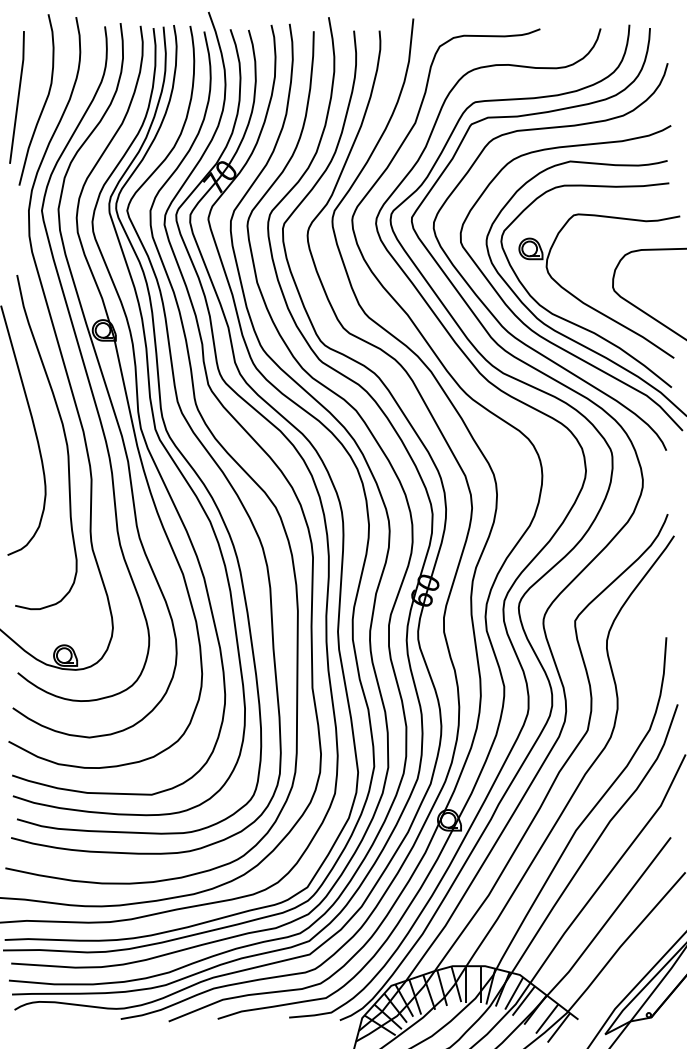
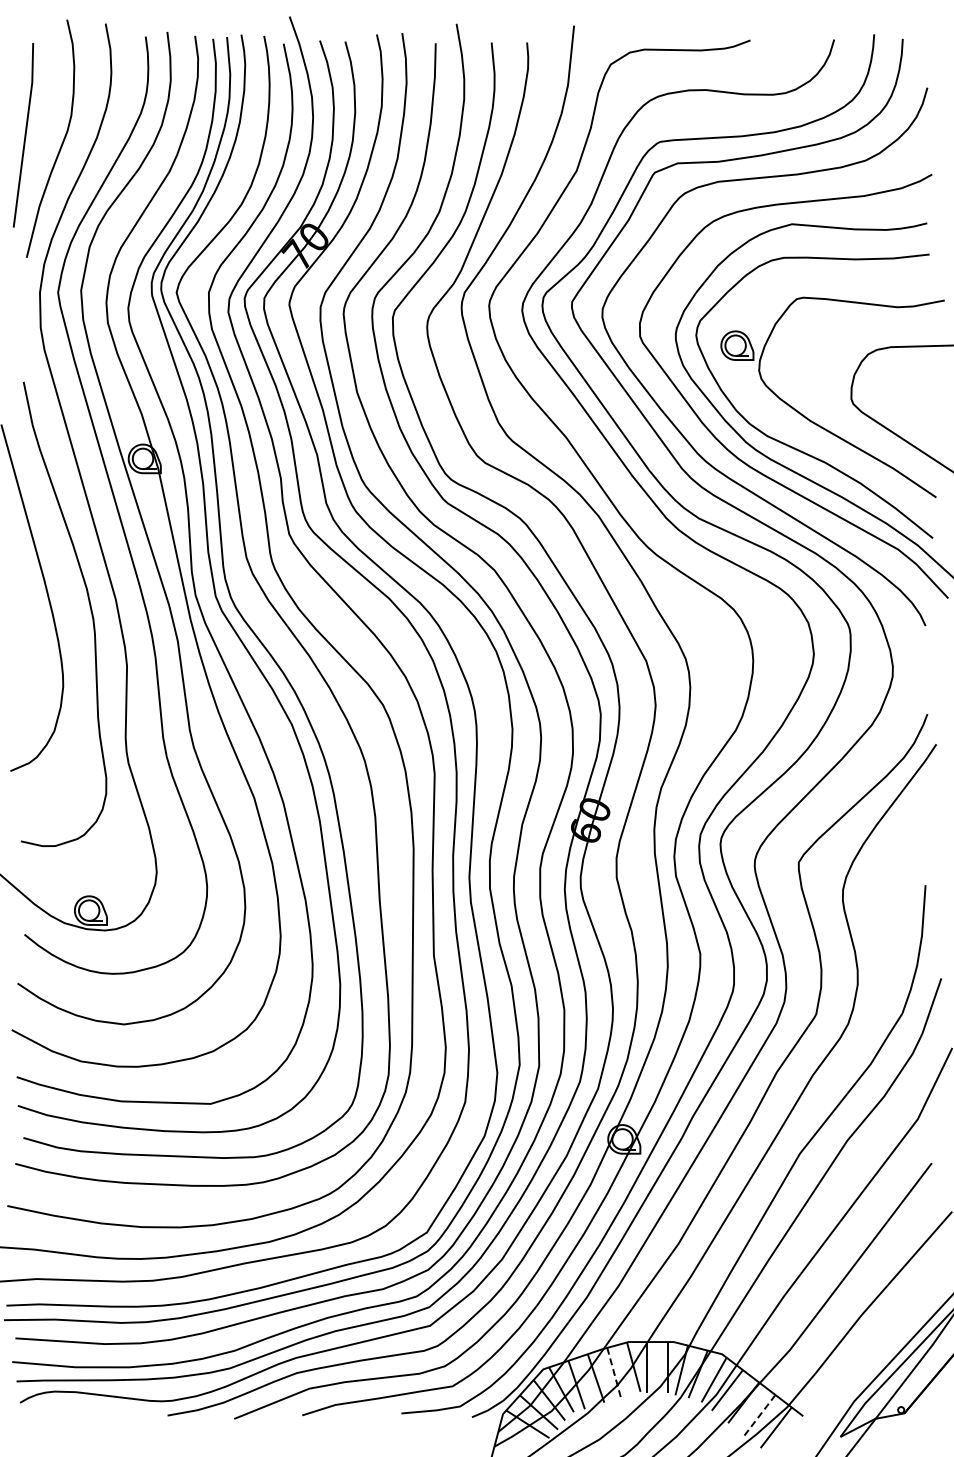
line: (442, 988) -> (614, 1372), solid -> dashed
line: (546, 1019) -> (759, 1415), solid -> dashed

